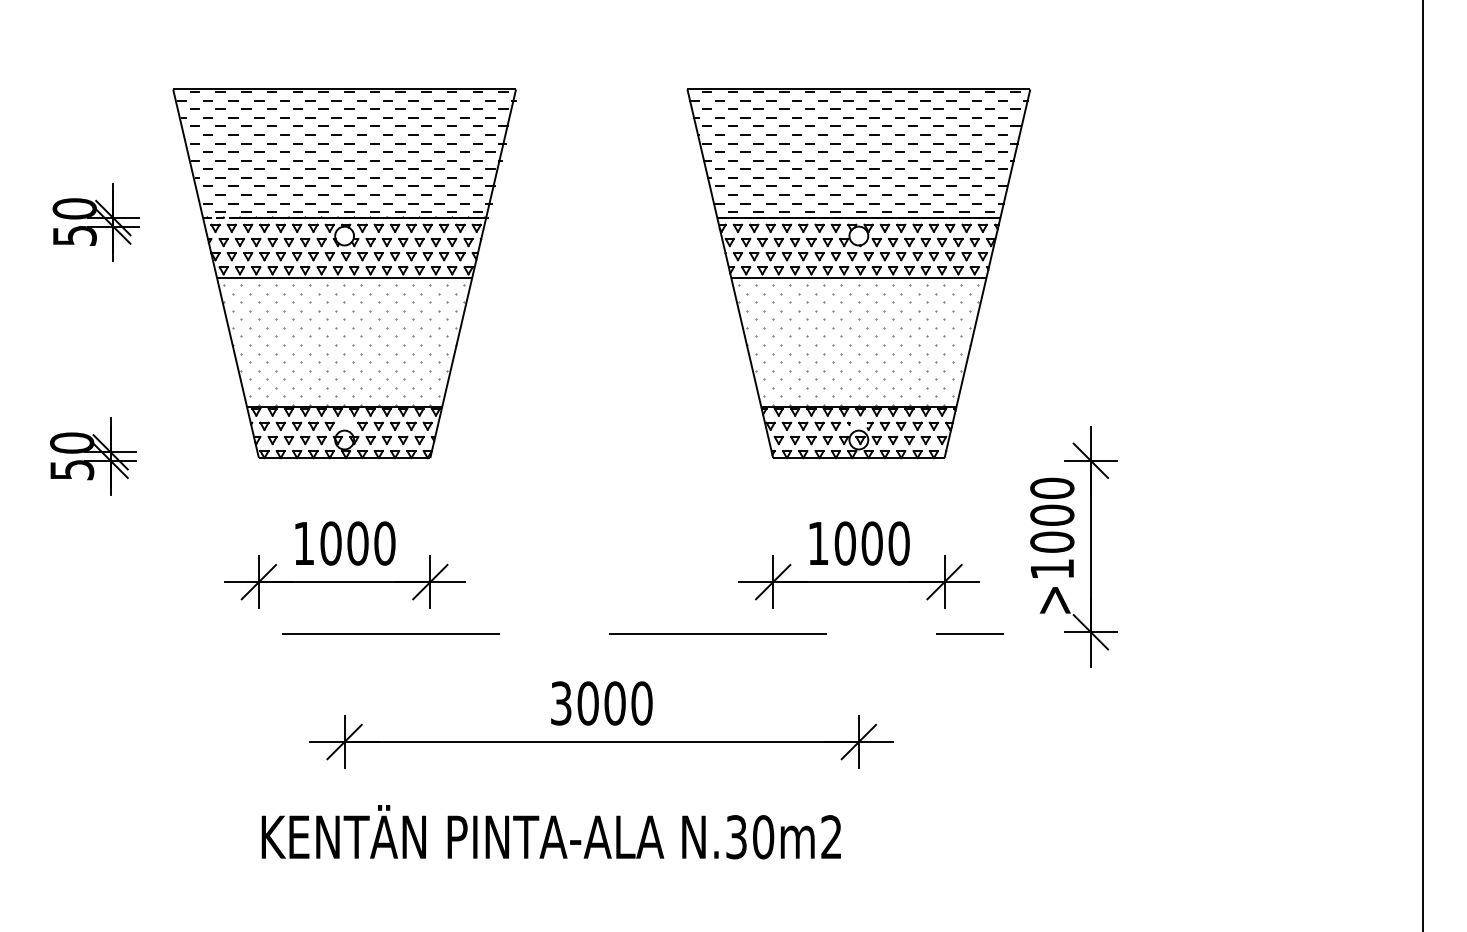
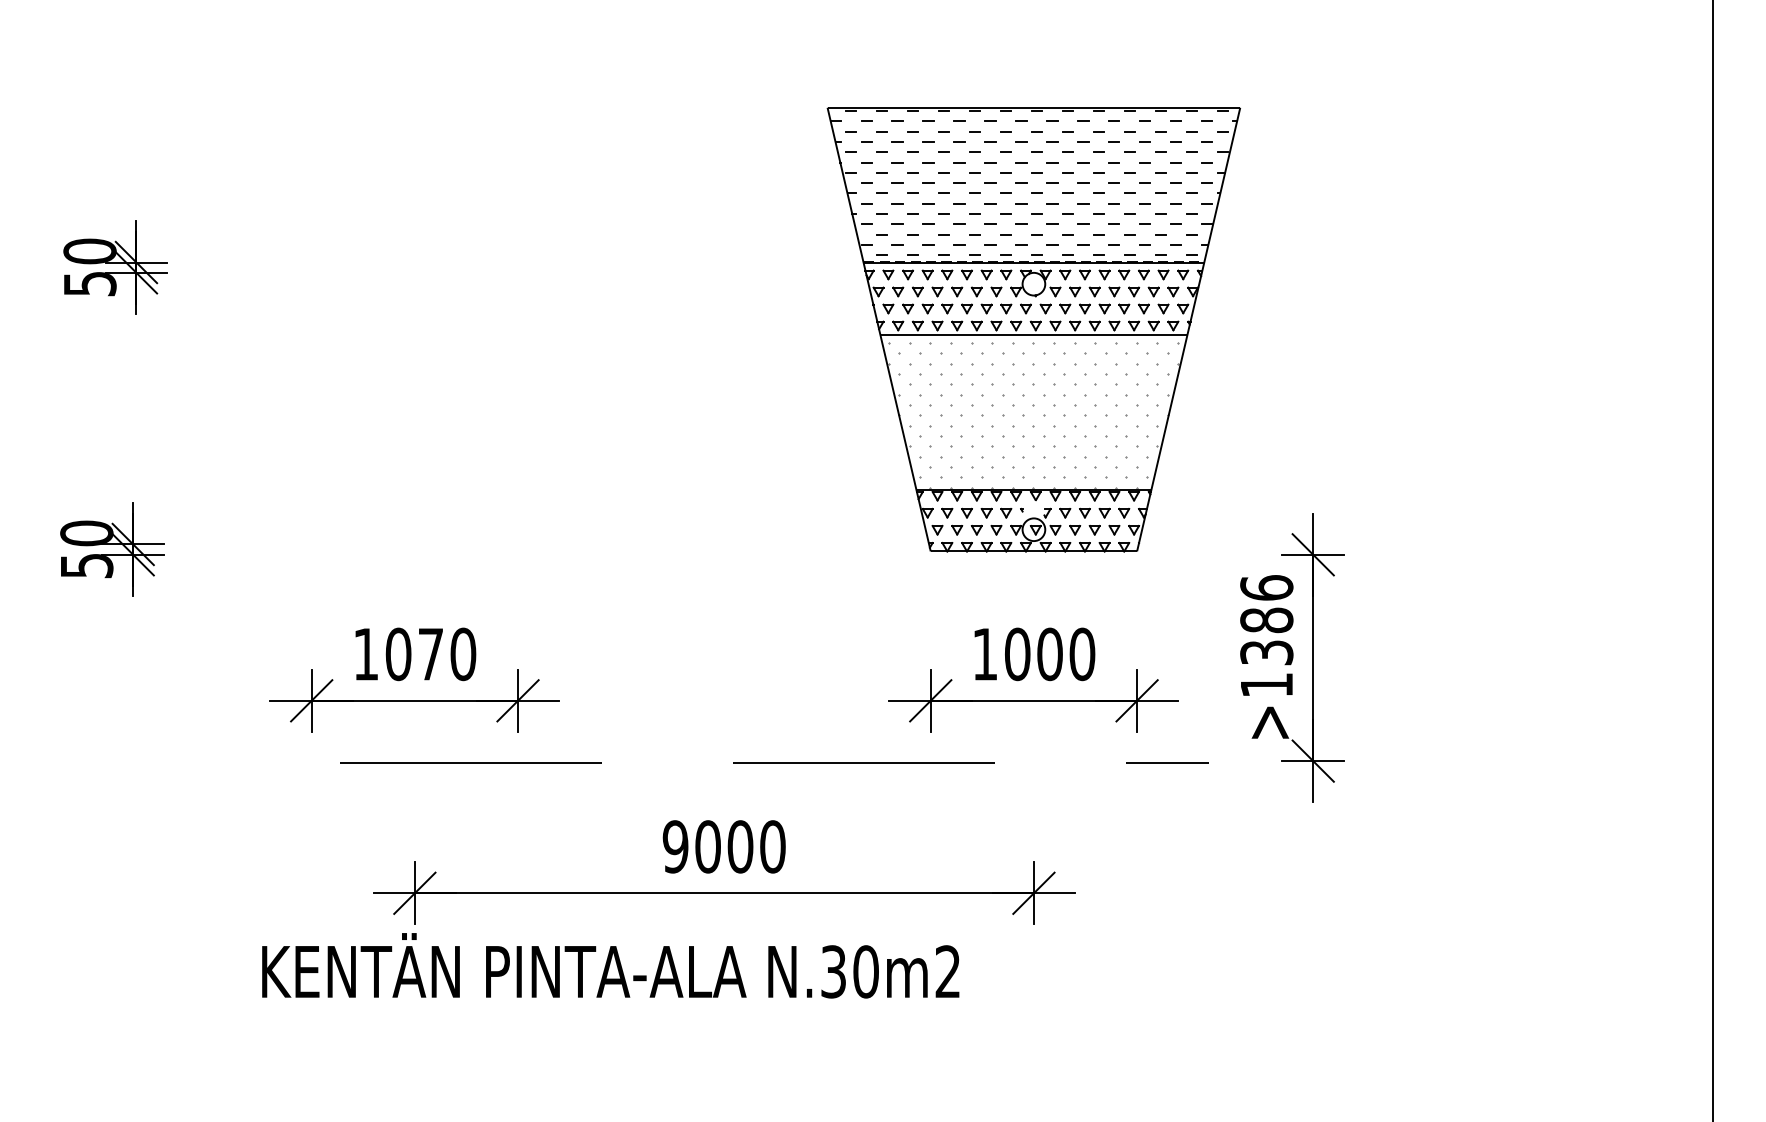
part: (344, 273) -> (414, 329), removed
text: (1052, 515) -> (1266, 620), >1000 -> >1386
text: (357, 543) -> (430, 654), 1000 -> 1070
text: (561, 703) -> (675, 846), 3000 -> 9000
text: (551, 831) -> (610, 965), moved

